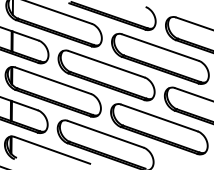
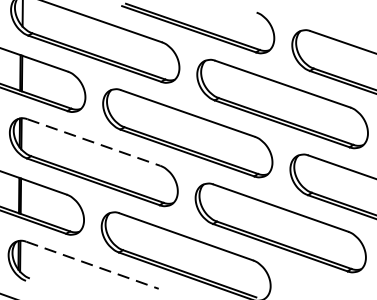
line: (53, 80) -> (94, 142), solid -> dashed
line: (52, 150) -> (92, 265), solid -> dashed

